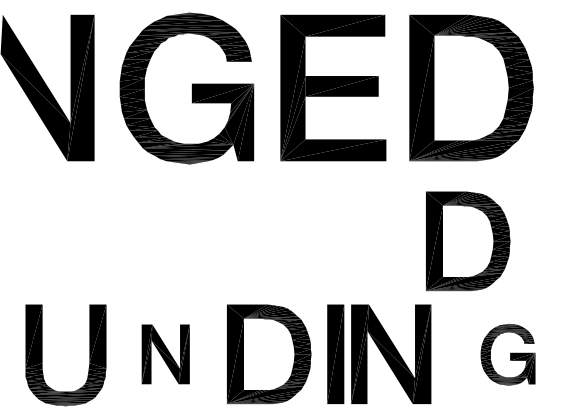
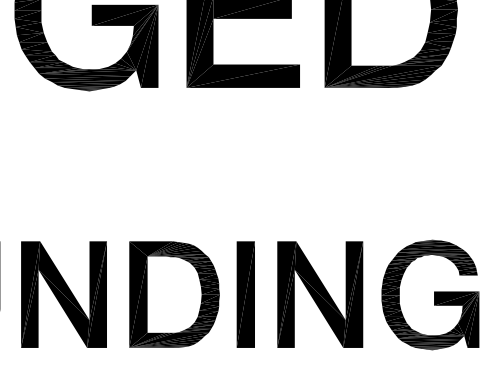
part: (468, 241) -> (387, 173), removed
part: (165, 354) -> (63, 294), size x1.67
part: (391, 354) -> (320, 294), moved
part: (507, 354) -> (429, 294), size x1.67

